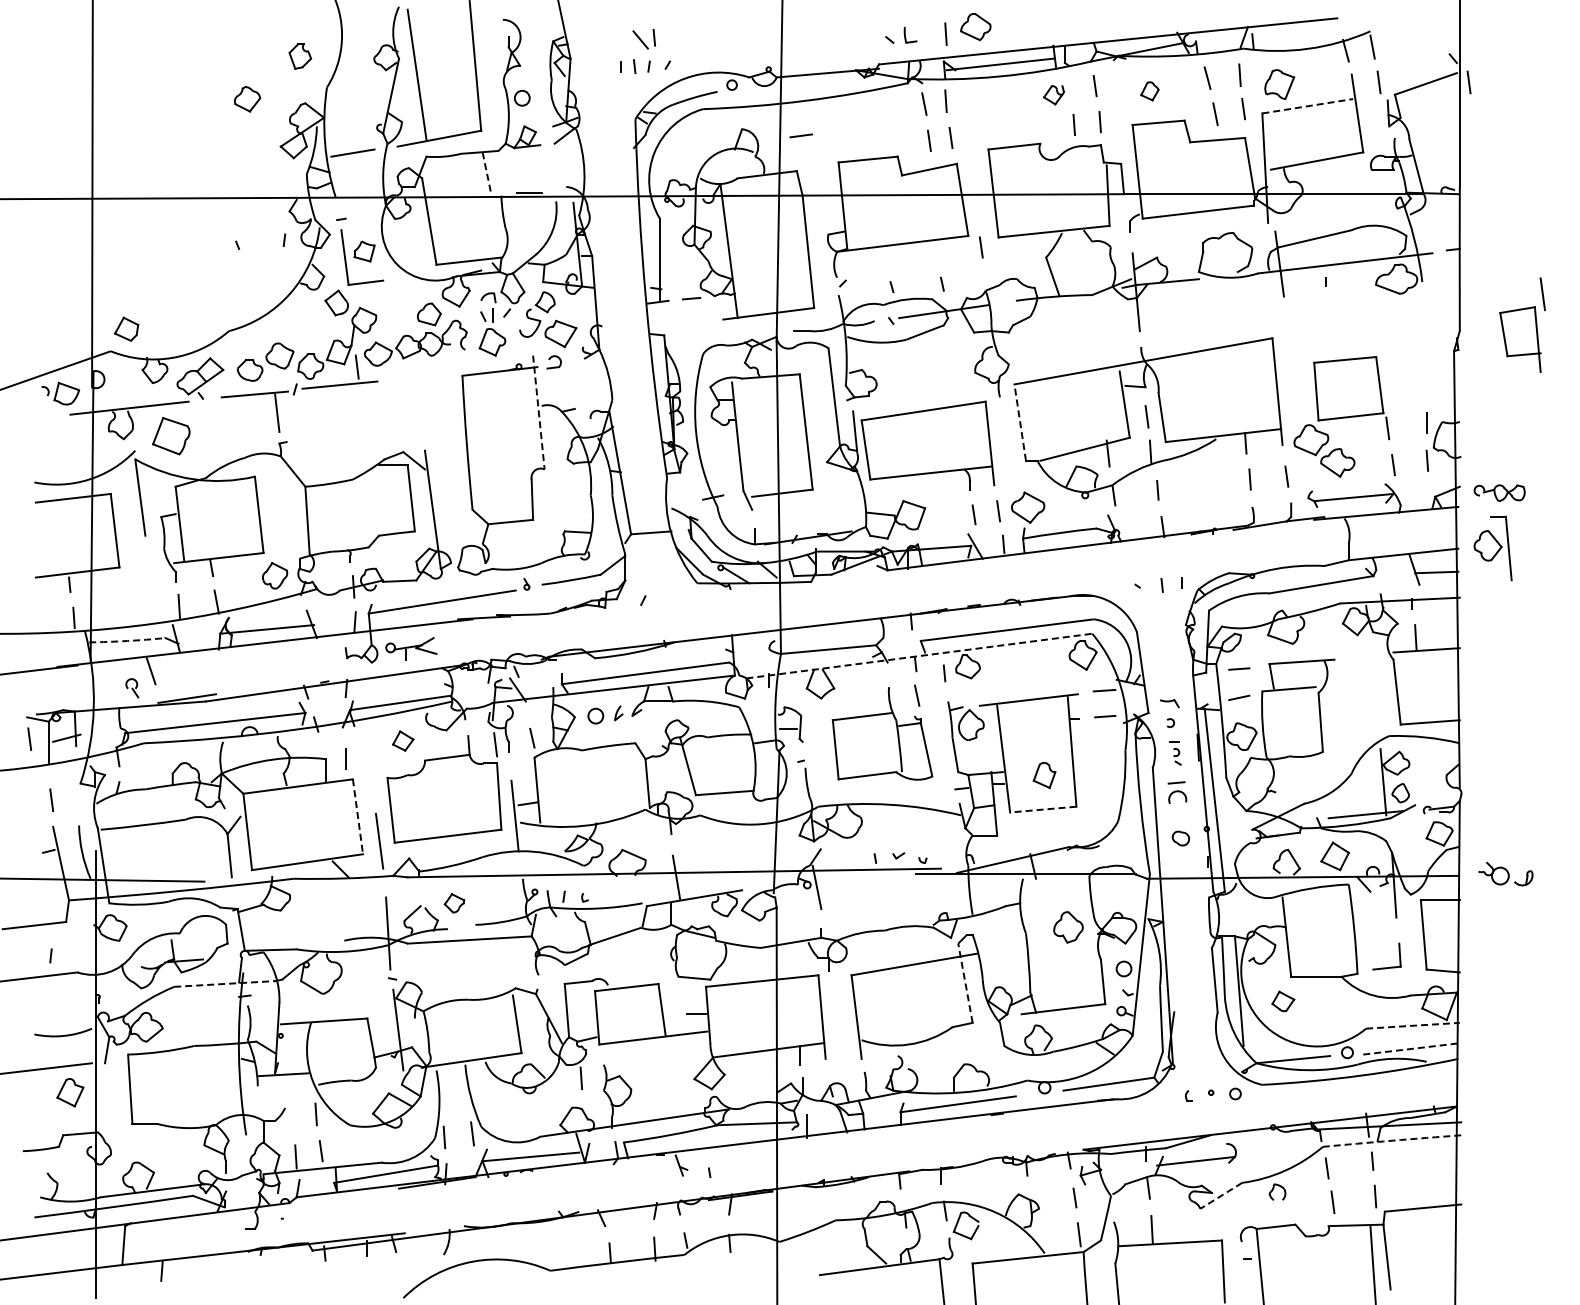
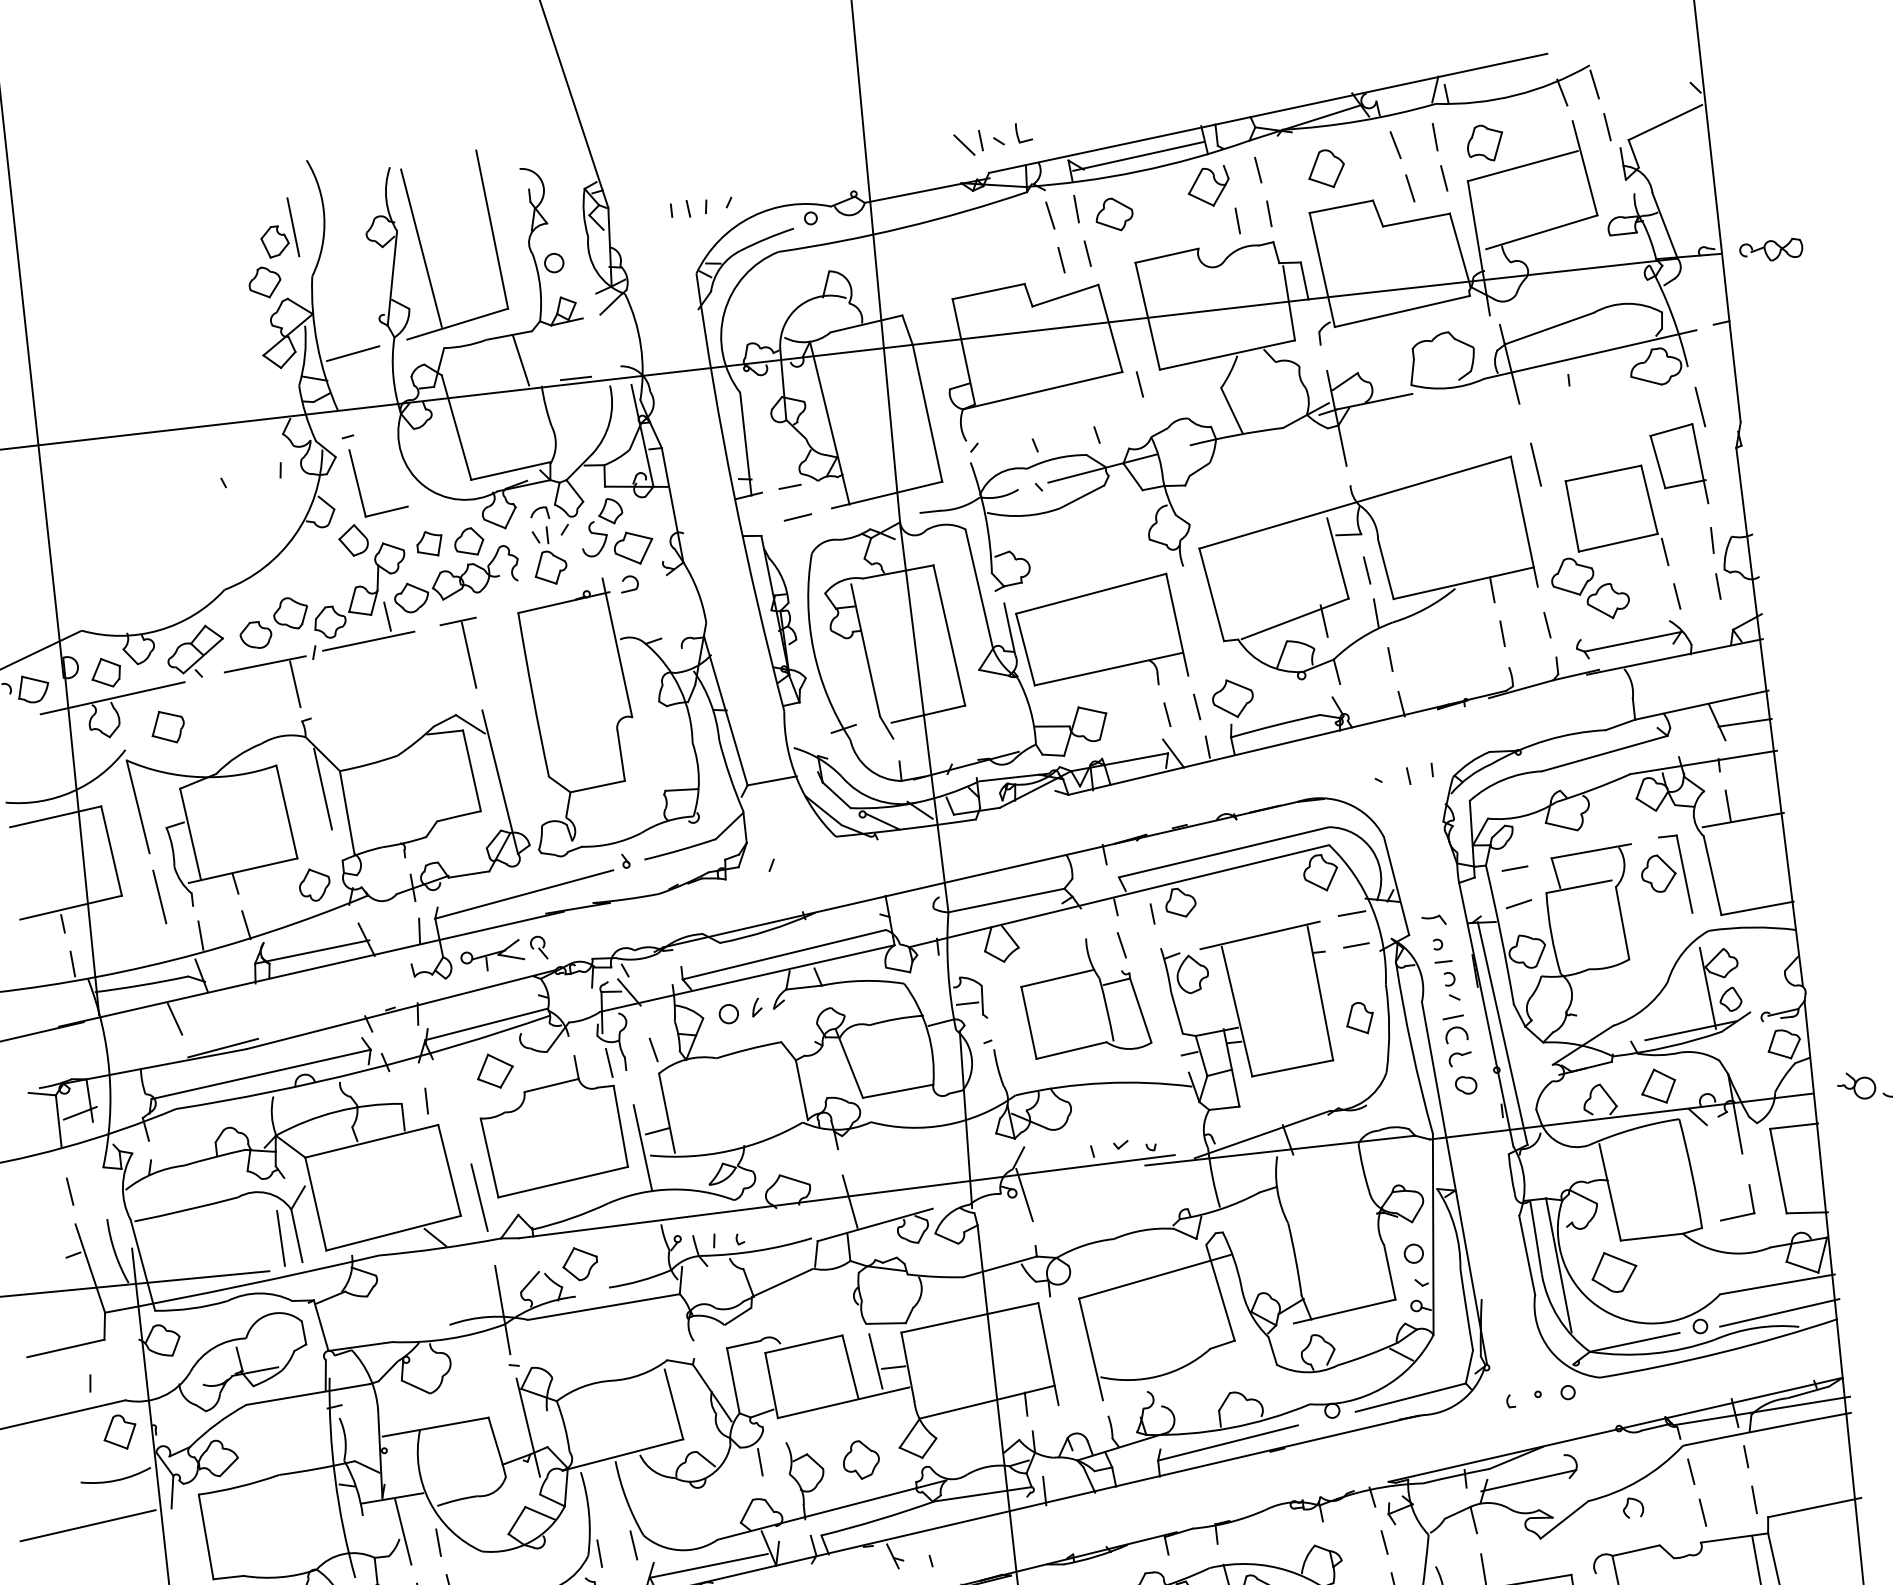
part: (975, 27) -> (1114, 215), moved
line: (945, 33) -> (1066, 125), removed
part: (643, 39) -> (967, 144), moved
line: (316, 46) -> (293, 227), added
line: (1468, 82) -> (1717, 114), removed
part: (1149, 91) -> (1325, 169), size x1.67
part: (1053, 94) -> (1208, 186), size x1.67
part: (247, 99) -> (264, 282), moved
line: (1307, 106) -> (1522, 166), dashed -> solid
line: (800, 135) -> (797, 517), moved
line: (487, 173) -> (521, 360), dashed -> solid
part: (364, 251) -> (429, 543), moved
part: (1522, 324) -> (1679, 447), moved
part: (126, 328) -> (105, 671), moved
line: (1291, 346) -> (1535, 464), added
part: (413, 403) -> (461, 653), added
line: (538, 413) -> (617, 649), dashed -> solid
line: (1020, 422) -> (1212, 594), dashed -> solid
part: (171, 436) -> (168, 727), size x0.71
part: (1499, 492) -> (1771, 249), moved
line: (289, 499) -> (322, 788), added
part: (1492, 548) -> (1664, 876), moved
line: (149, 571) -> (159, 896), added
arc: (127, 641) -> (141, 985), dashed -> solid
line: (919, 656) -> (1119, 896), dashed -> solid
part: (132, 688) -> (539, 948), moved
line: (29, 738) -> (34, 1118), removed
part: (402, 740) -> (494, 1070), size x1.43
part: (1174, 753) -> (1446, 981), size x1.43
part: (1044, 775) -> (1359, 1018), moved
line: (1042, 809) -> (1291, 1068), dashed -> solid
line: (357, 816) -> (448, 1170), dashed -> solid
part: (1178, 816) -> (1460, 1058), added
line: (216, 856) -> (280, 1238), added
part: (454, 903) -> (580, 1264), size x1.43
part: (1068, 927) -> (861, 1460), moved
line: (965, 982) -> (1220, 1291), dashed -> solid
line: (224, 983) -> (307, 1393), dashed -> solid
part: (1283, 1001) -> (1614, 1272), size x1.67
line: (682, 1007) -> (875, 1361), added
line: (1412, 1025) -> (1776, 1284), dashed -> solid
line: (1412, 1048) -> (1779, 1312), dashed -> solid
part: (70, 1092) -> (120, 1432), moved
line: (288, 1102) -> (402, 1531), added
arc: (1392, 1140) -> (1767, 1428), dashed -> solid
line: (1221, 1195) -> (1564, 1519), dashed -> solid

